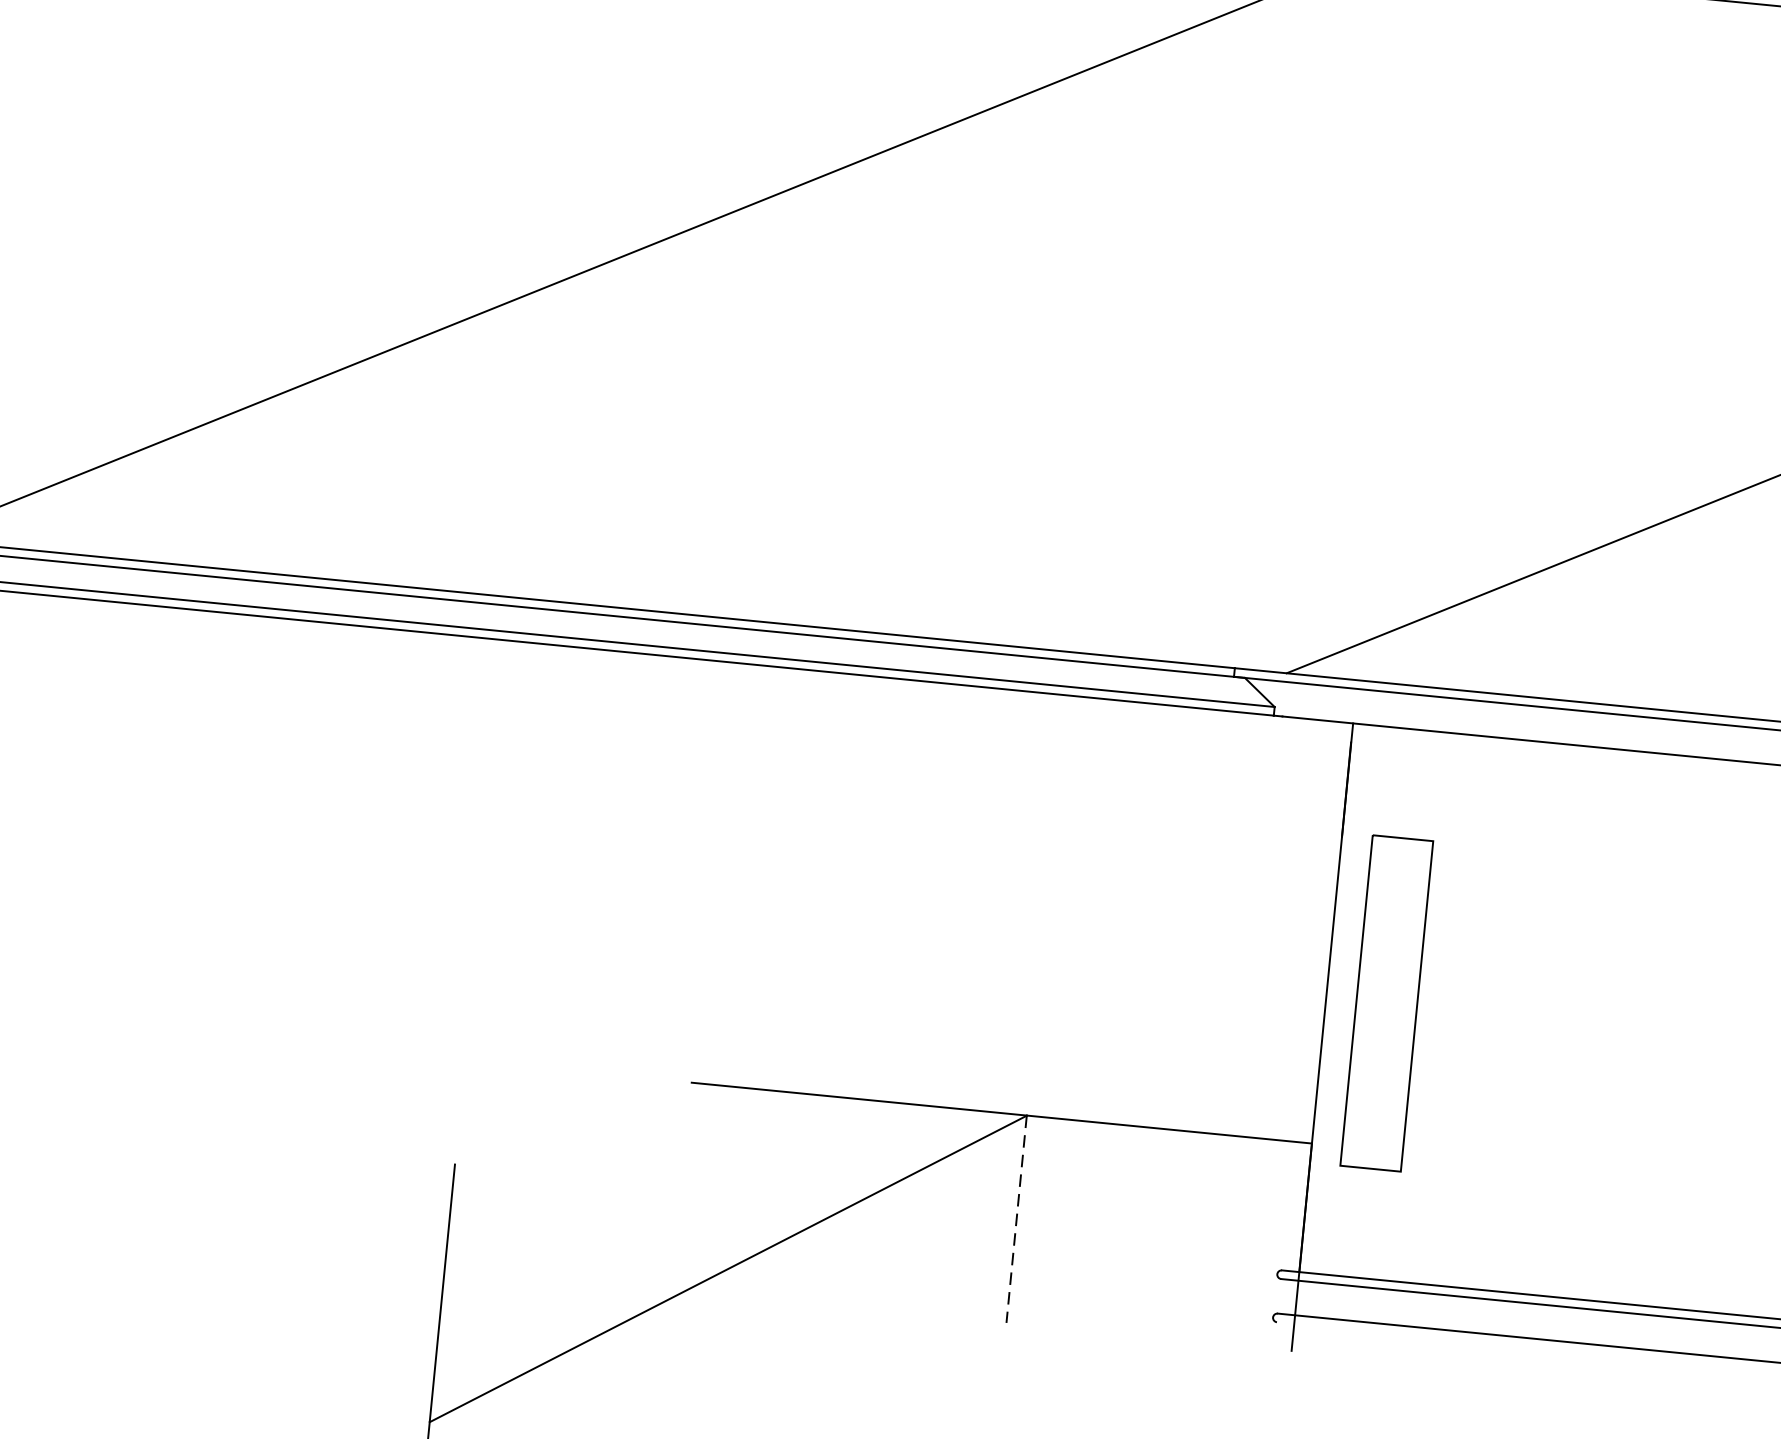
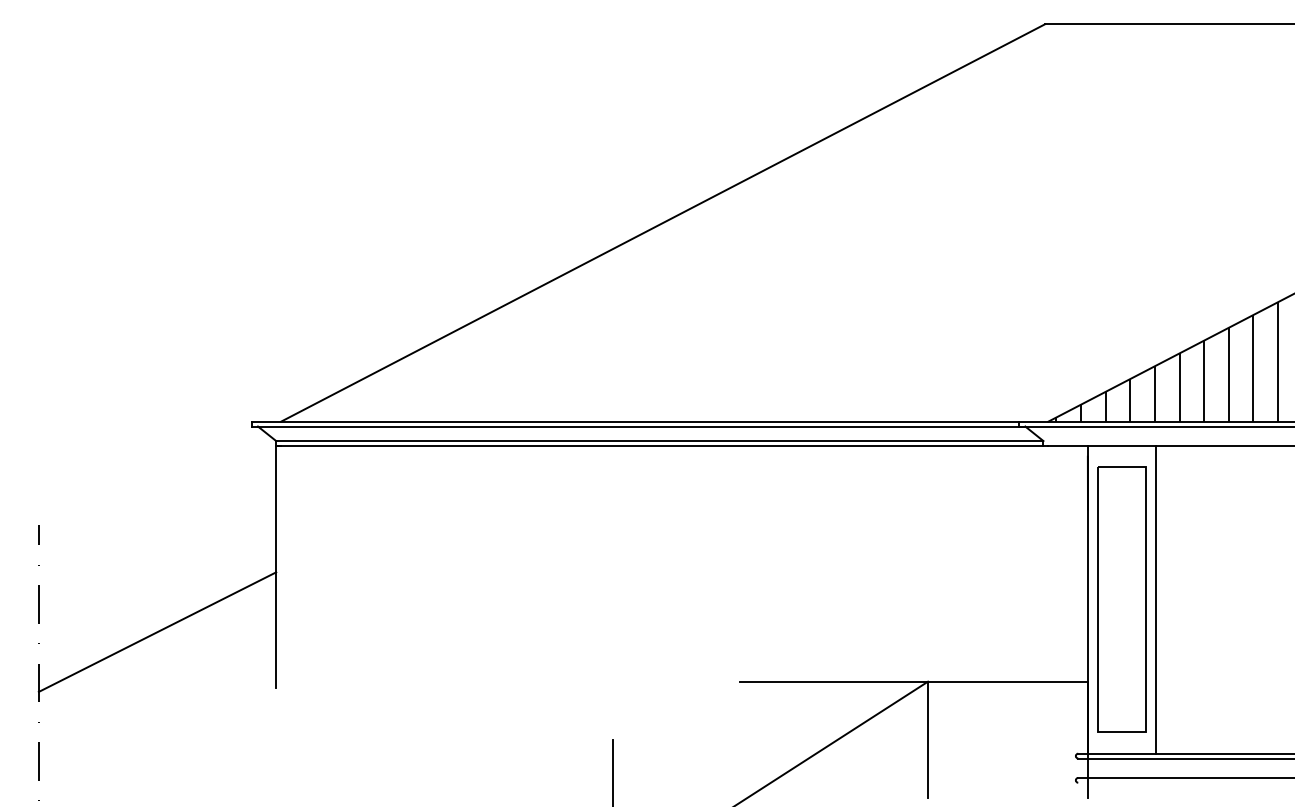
hatch: (1509, 586) -> (1167, 361), added
part: (1386, 1003) -> (1121, 599), size x1.43
line: (1446, 1009) -> (1155, 599), added
line: (1017, 1220) -> (928, 740), dashed -> solid

